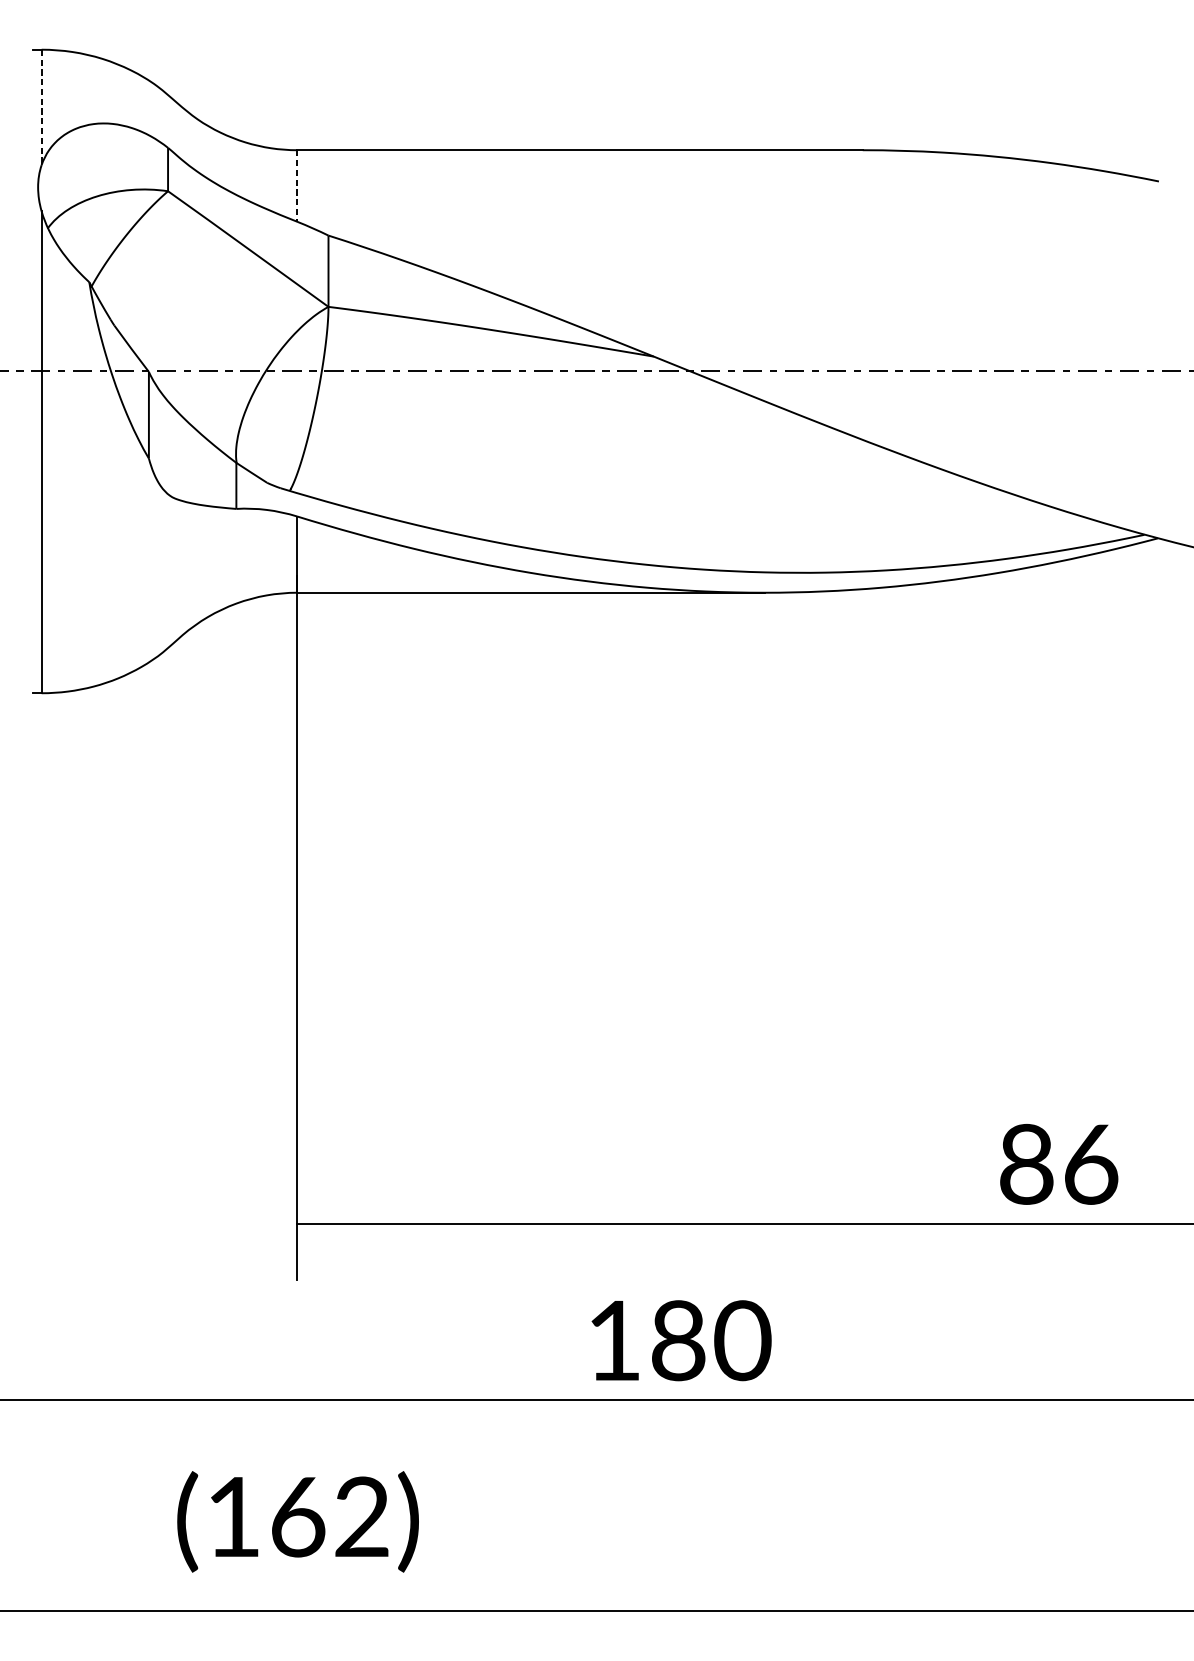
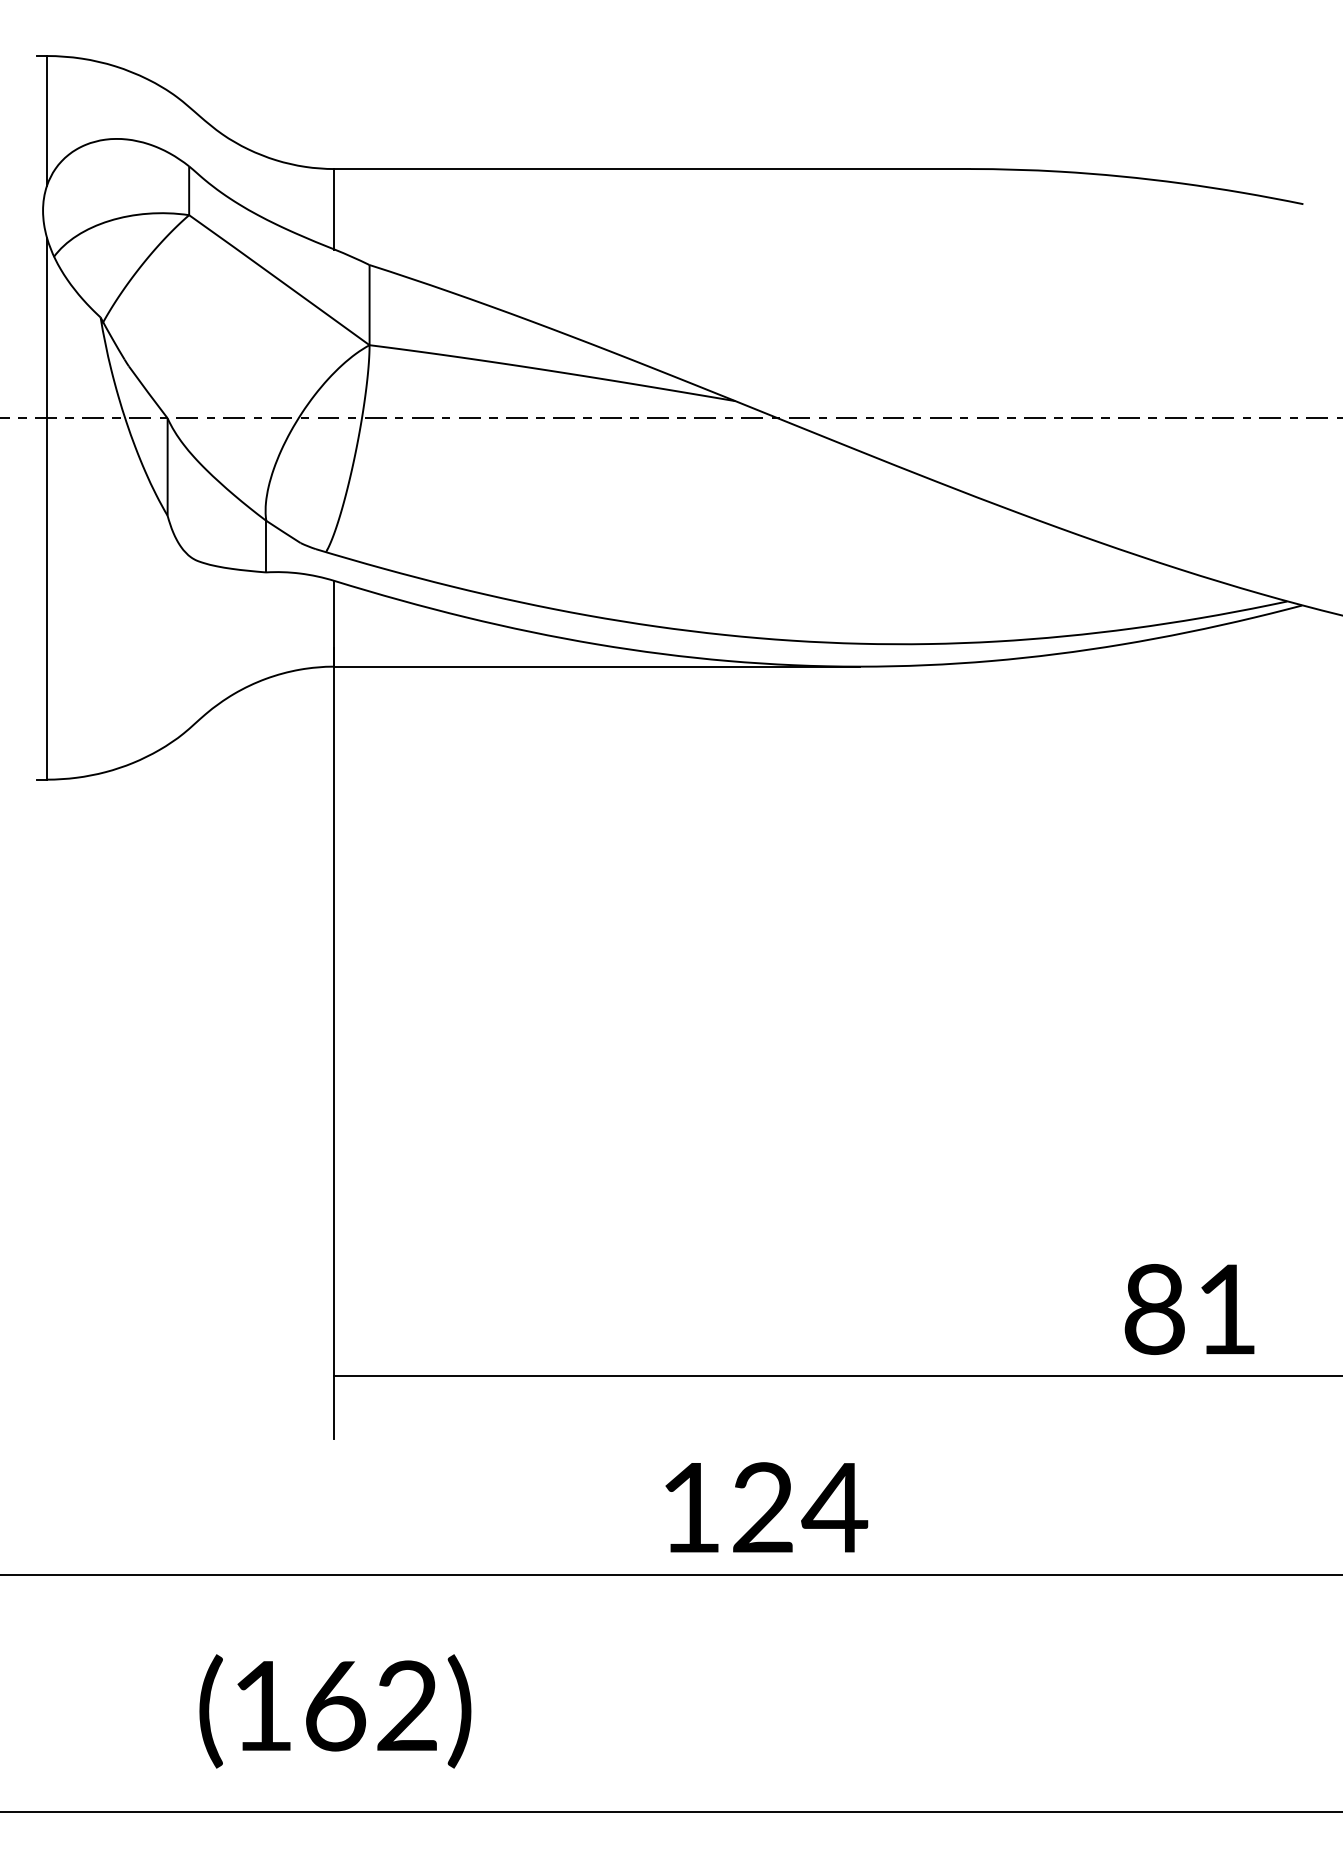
line: (42, 107) -> (47, 120), dashed -> solid
line: (297, 186) -> (334, 209), dashed -> solid
text: (1091, 1164) -> (1227, 1309), 86 -> 81
text: (711, 1340) -> (800, 1507), 180 -> 124

